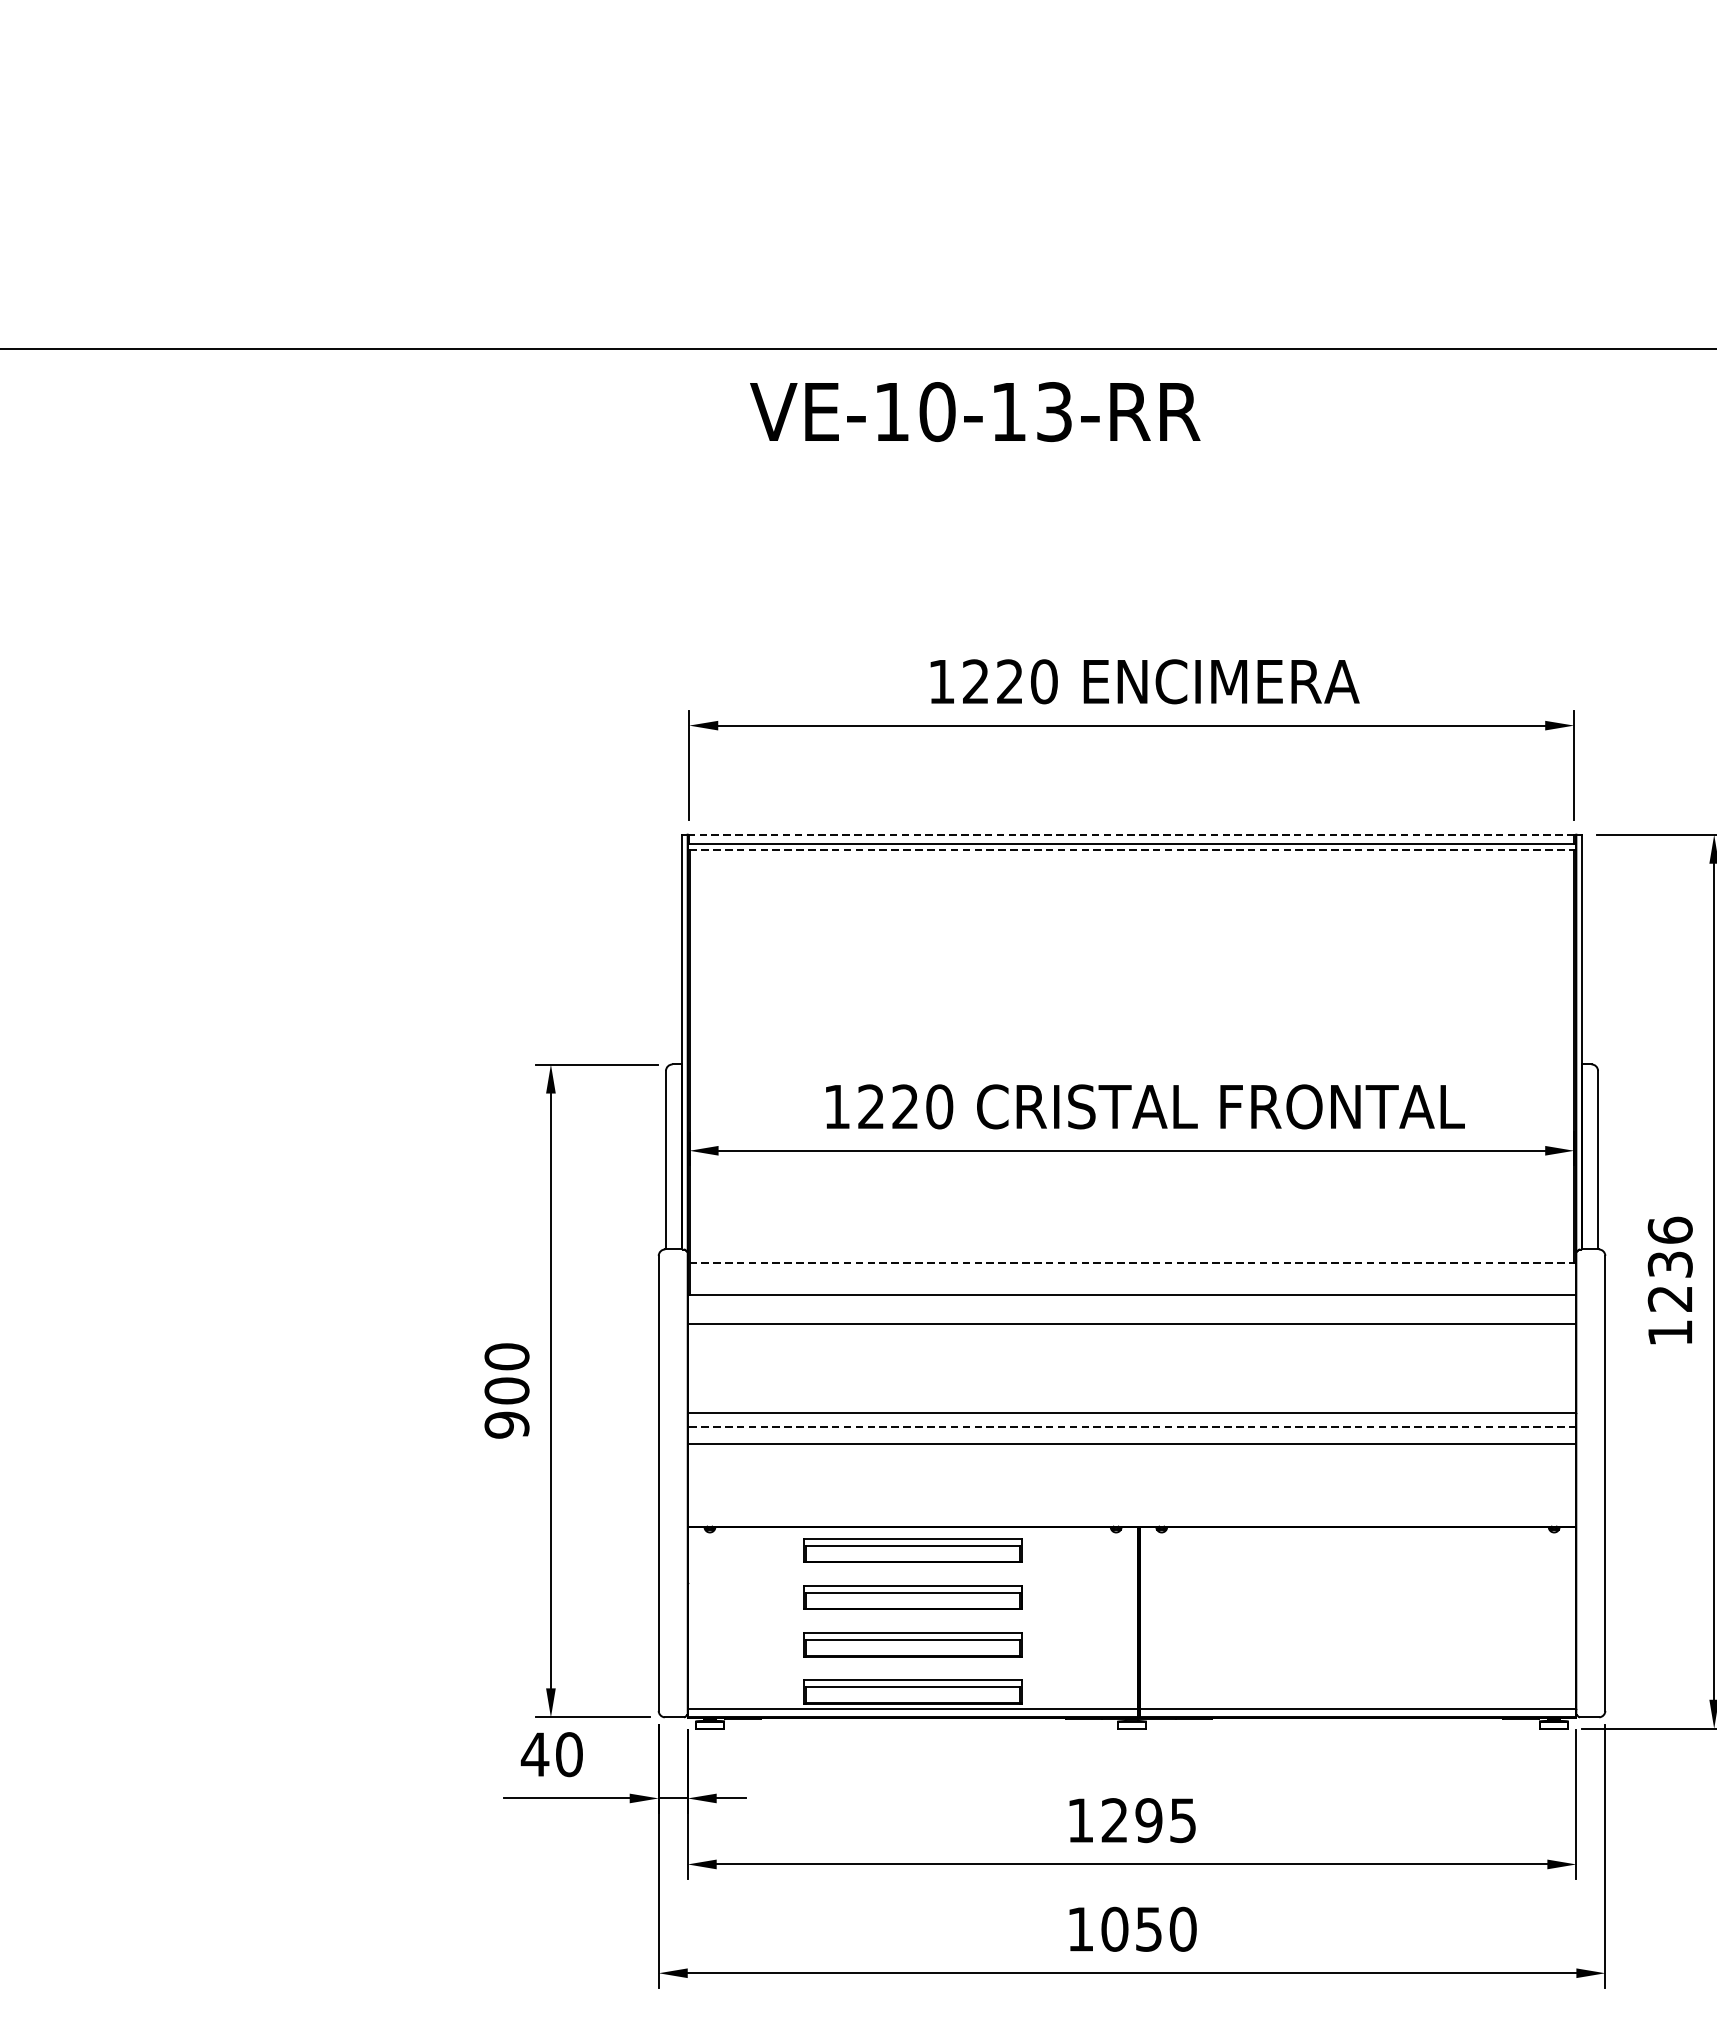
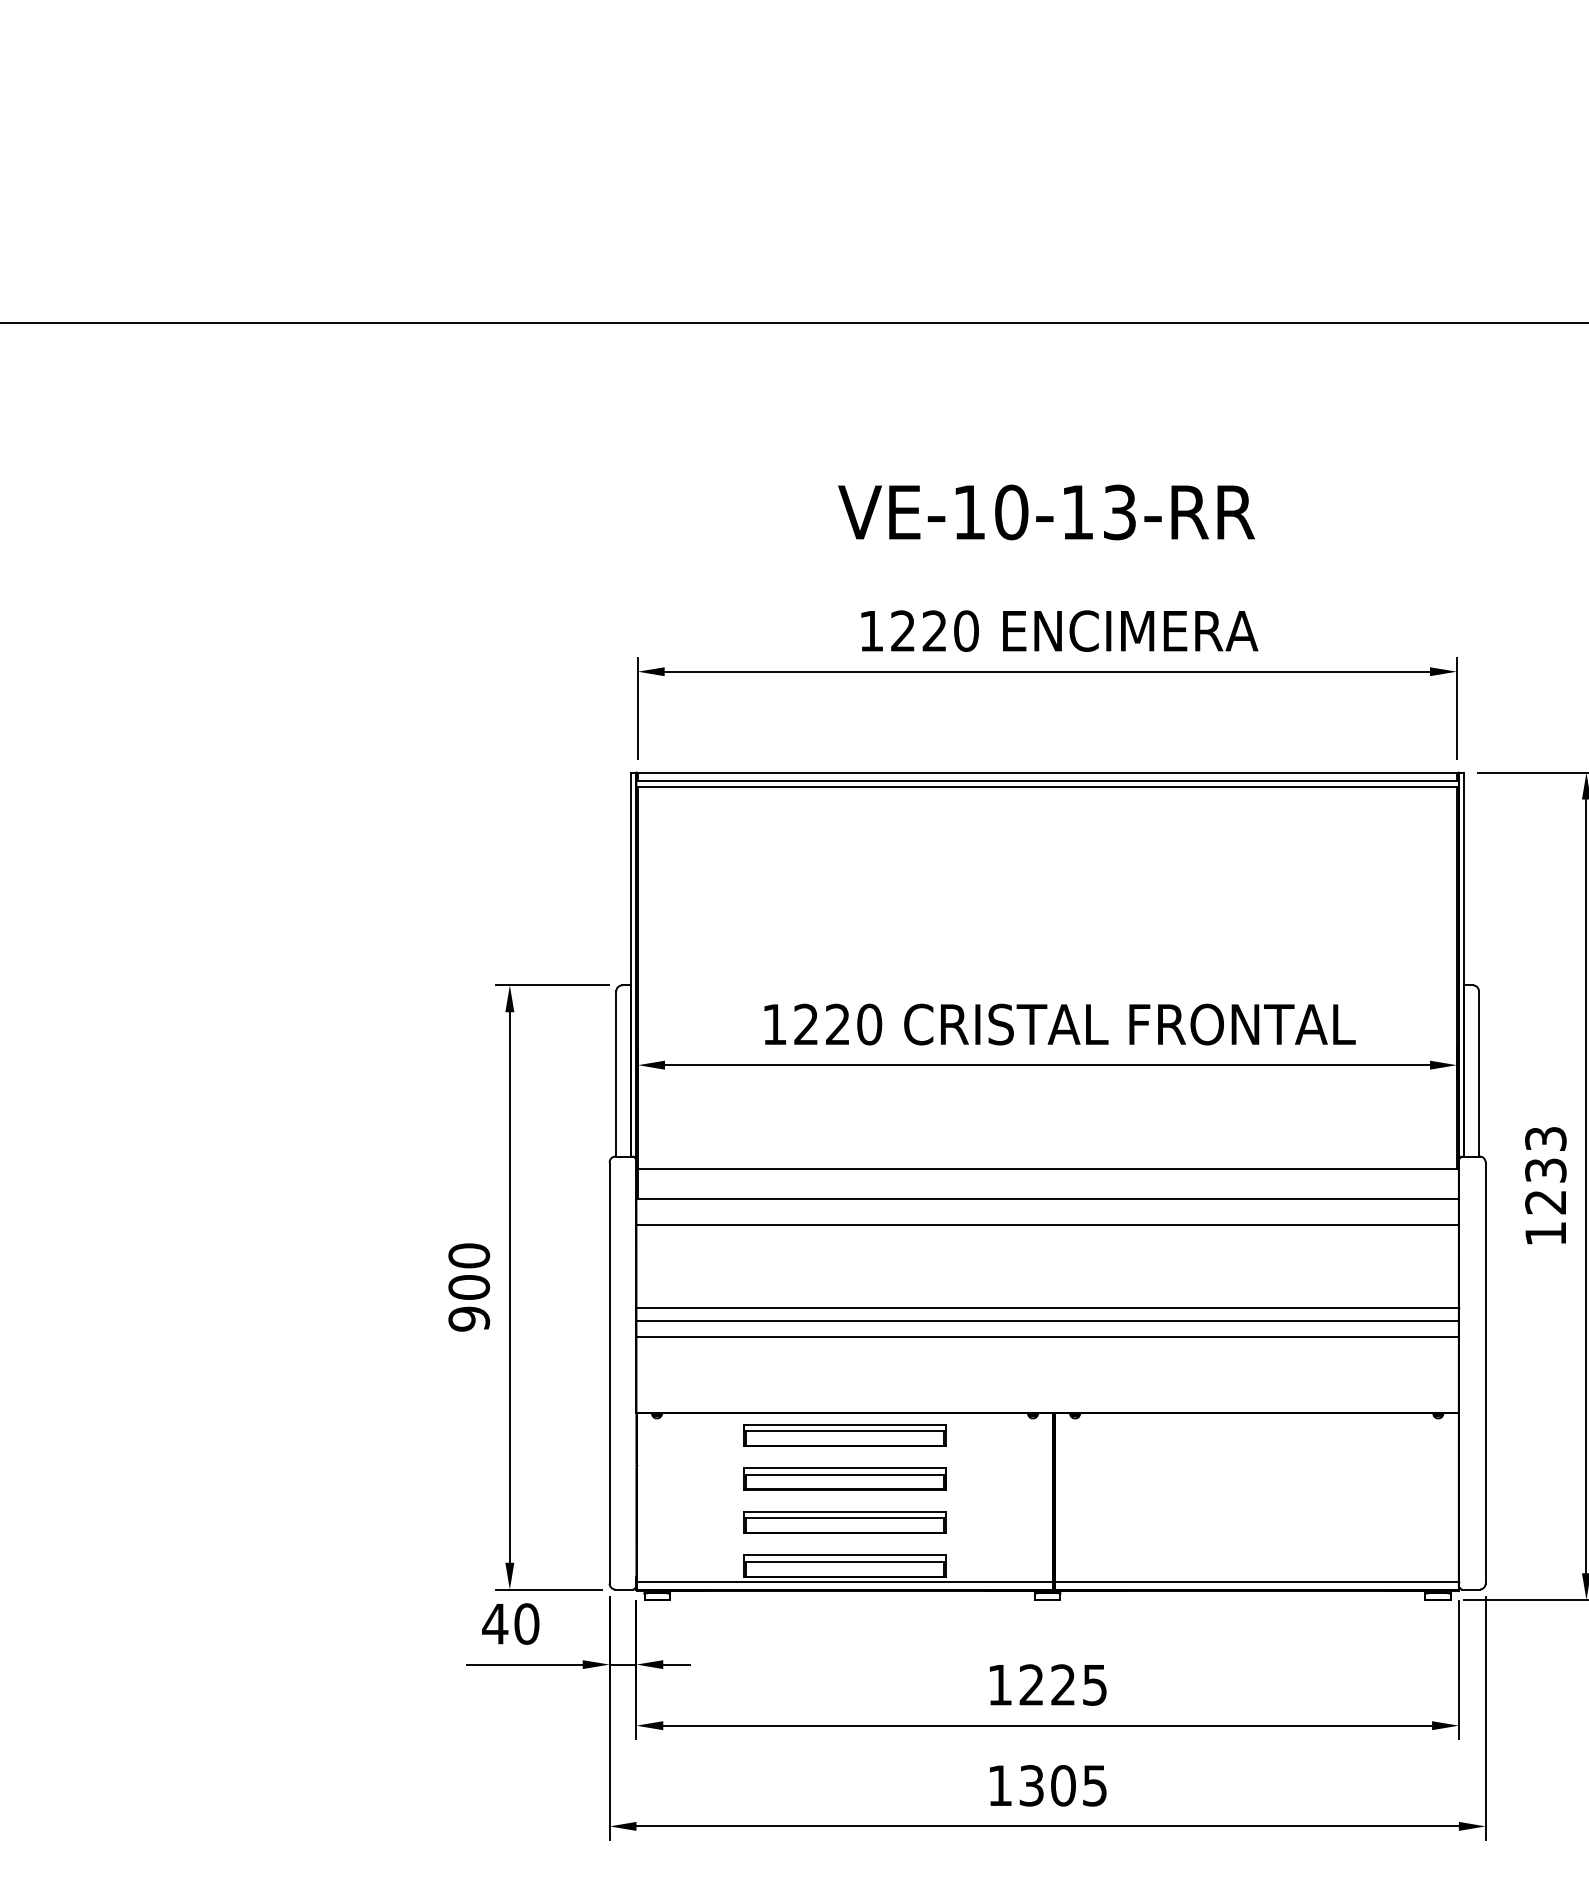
text: (975, 412) -> (1046, 512), moved
line: (1132, 834) -> (1048, 772), dashed -> solid
line: (1131, 849) -> (1047, 786), dashed -> solid
text: (1669, 1229) -> (1545, 1138), 1236 -> 1233
line: (1132, 1262) -> (1048, 1168), dashed -> solid
line: (1131, 1427) -> (1047, 1321), dashed -> solid
text: (1148, 1819) -> (1062, 1684), 1295 -> 1225
text: (1149, 1929) -> (1063, 1785), 1050 -> 1305

